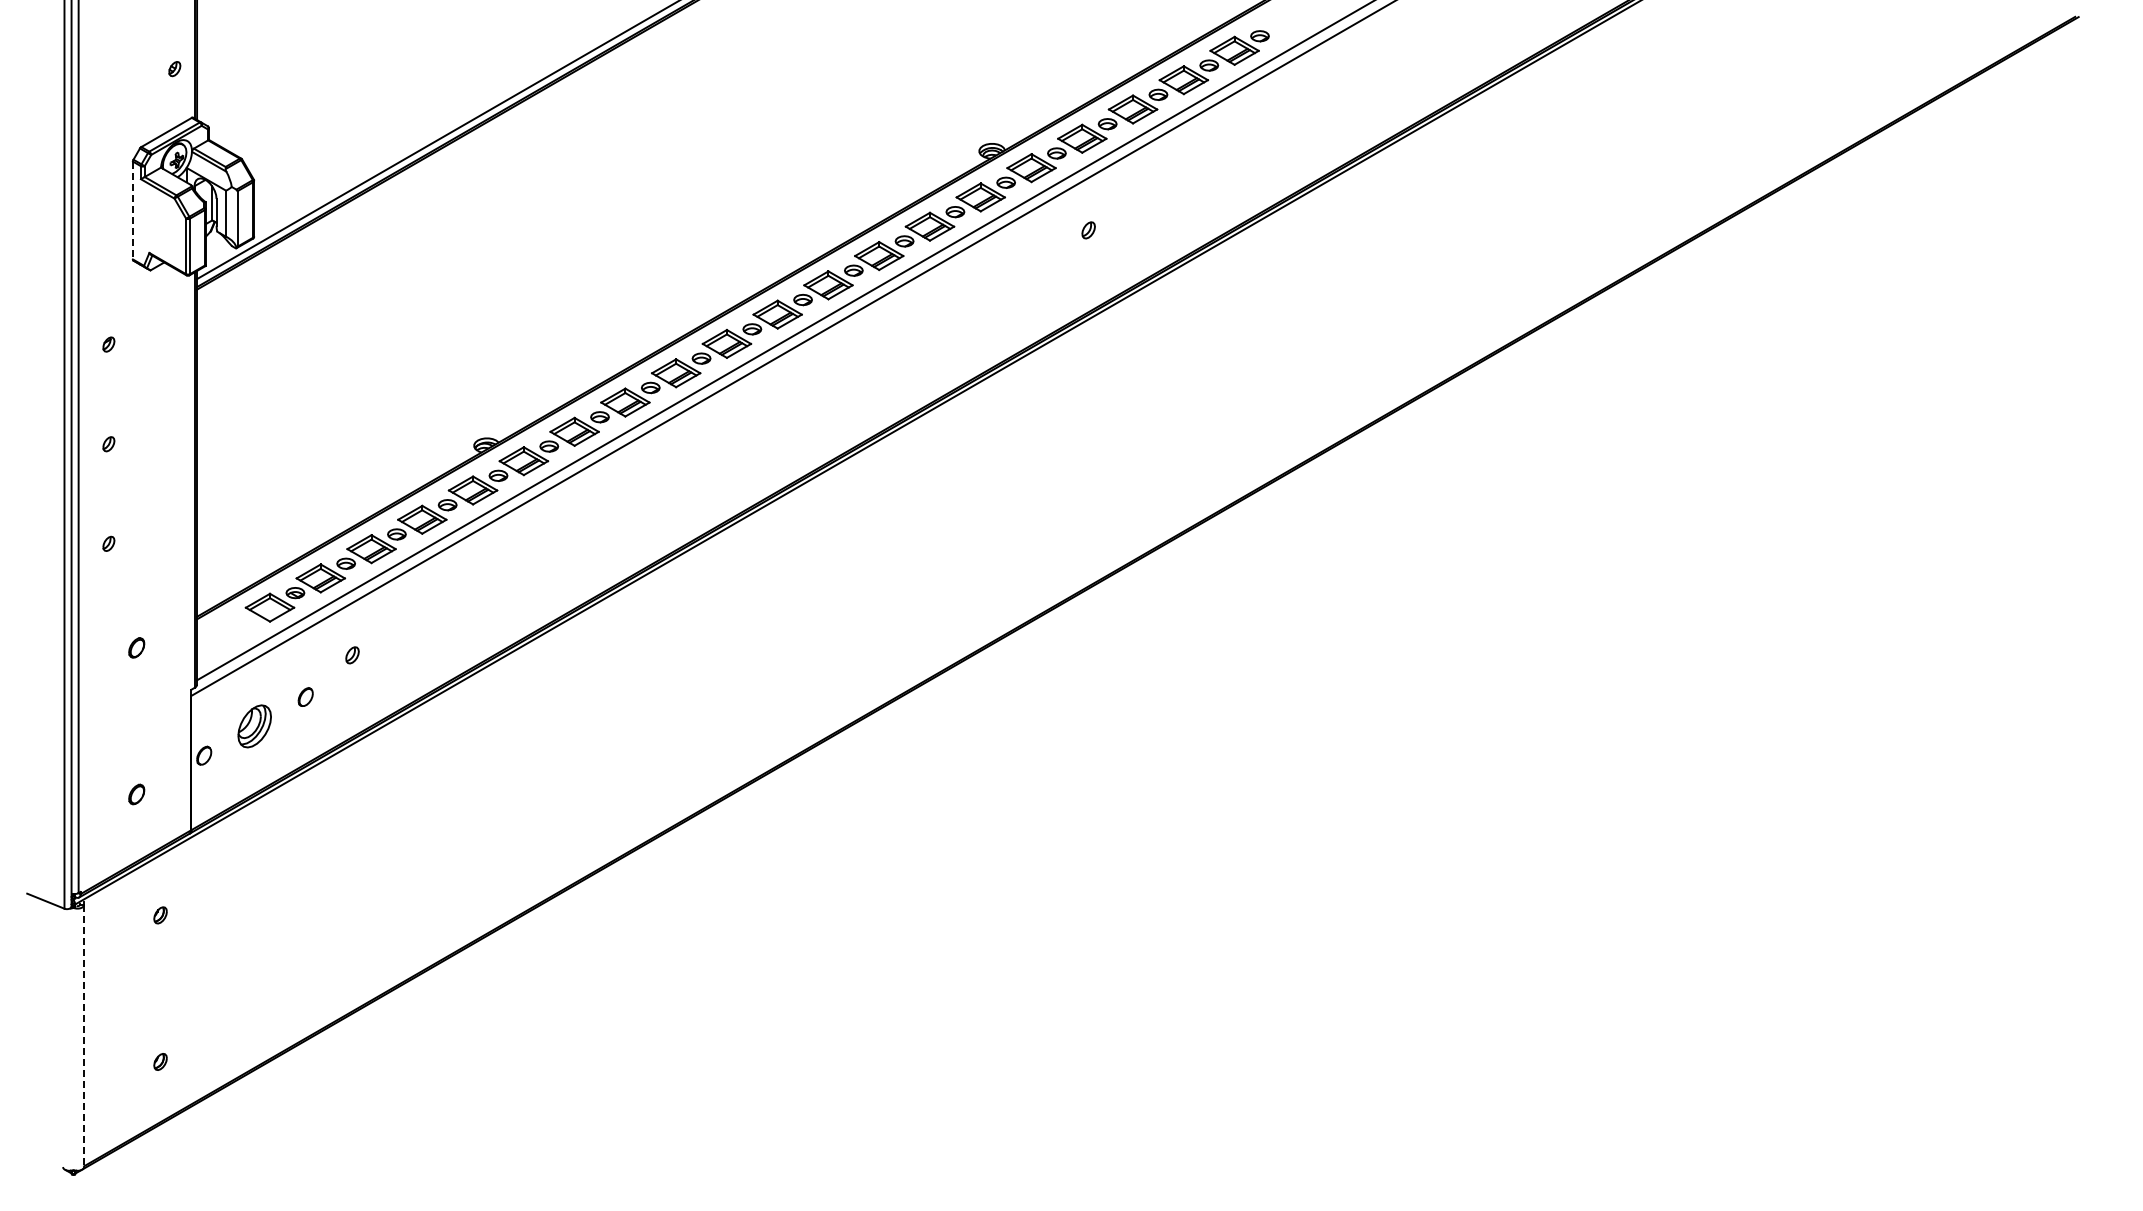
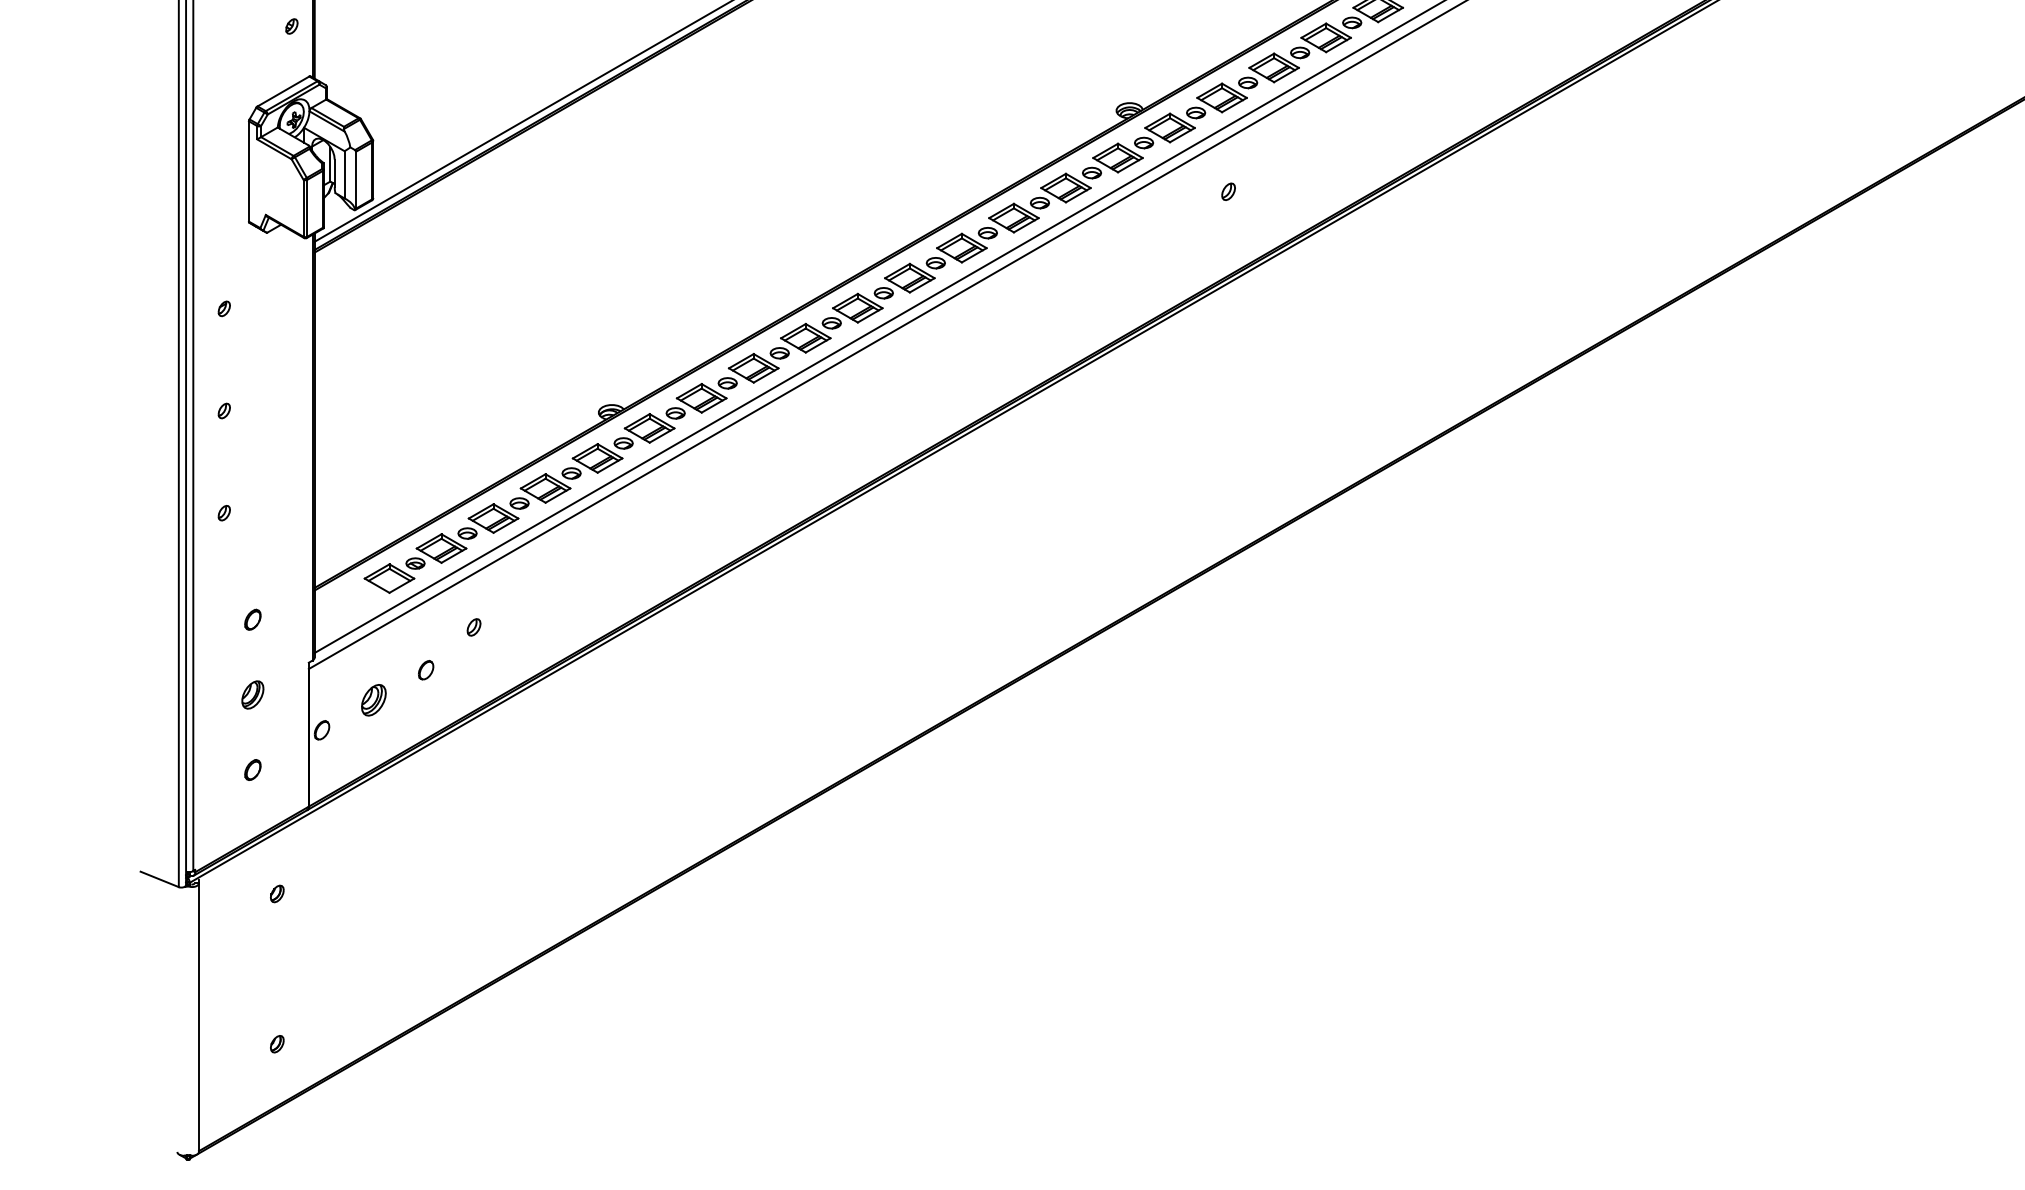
line: (132, 210) -> (248, 171), dashed -> solid
part: (136, 721) -> (252, 695), added
part: (254, 726) -> (373, 700), size x0.71
line: (84, 1036) -> (199, 1018), dashed -> solid

